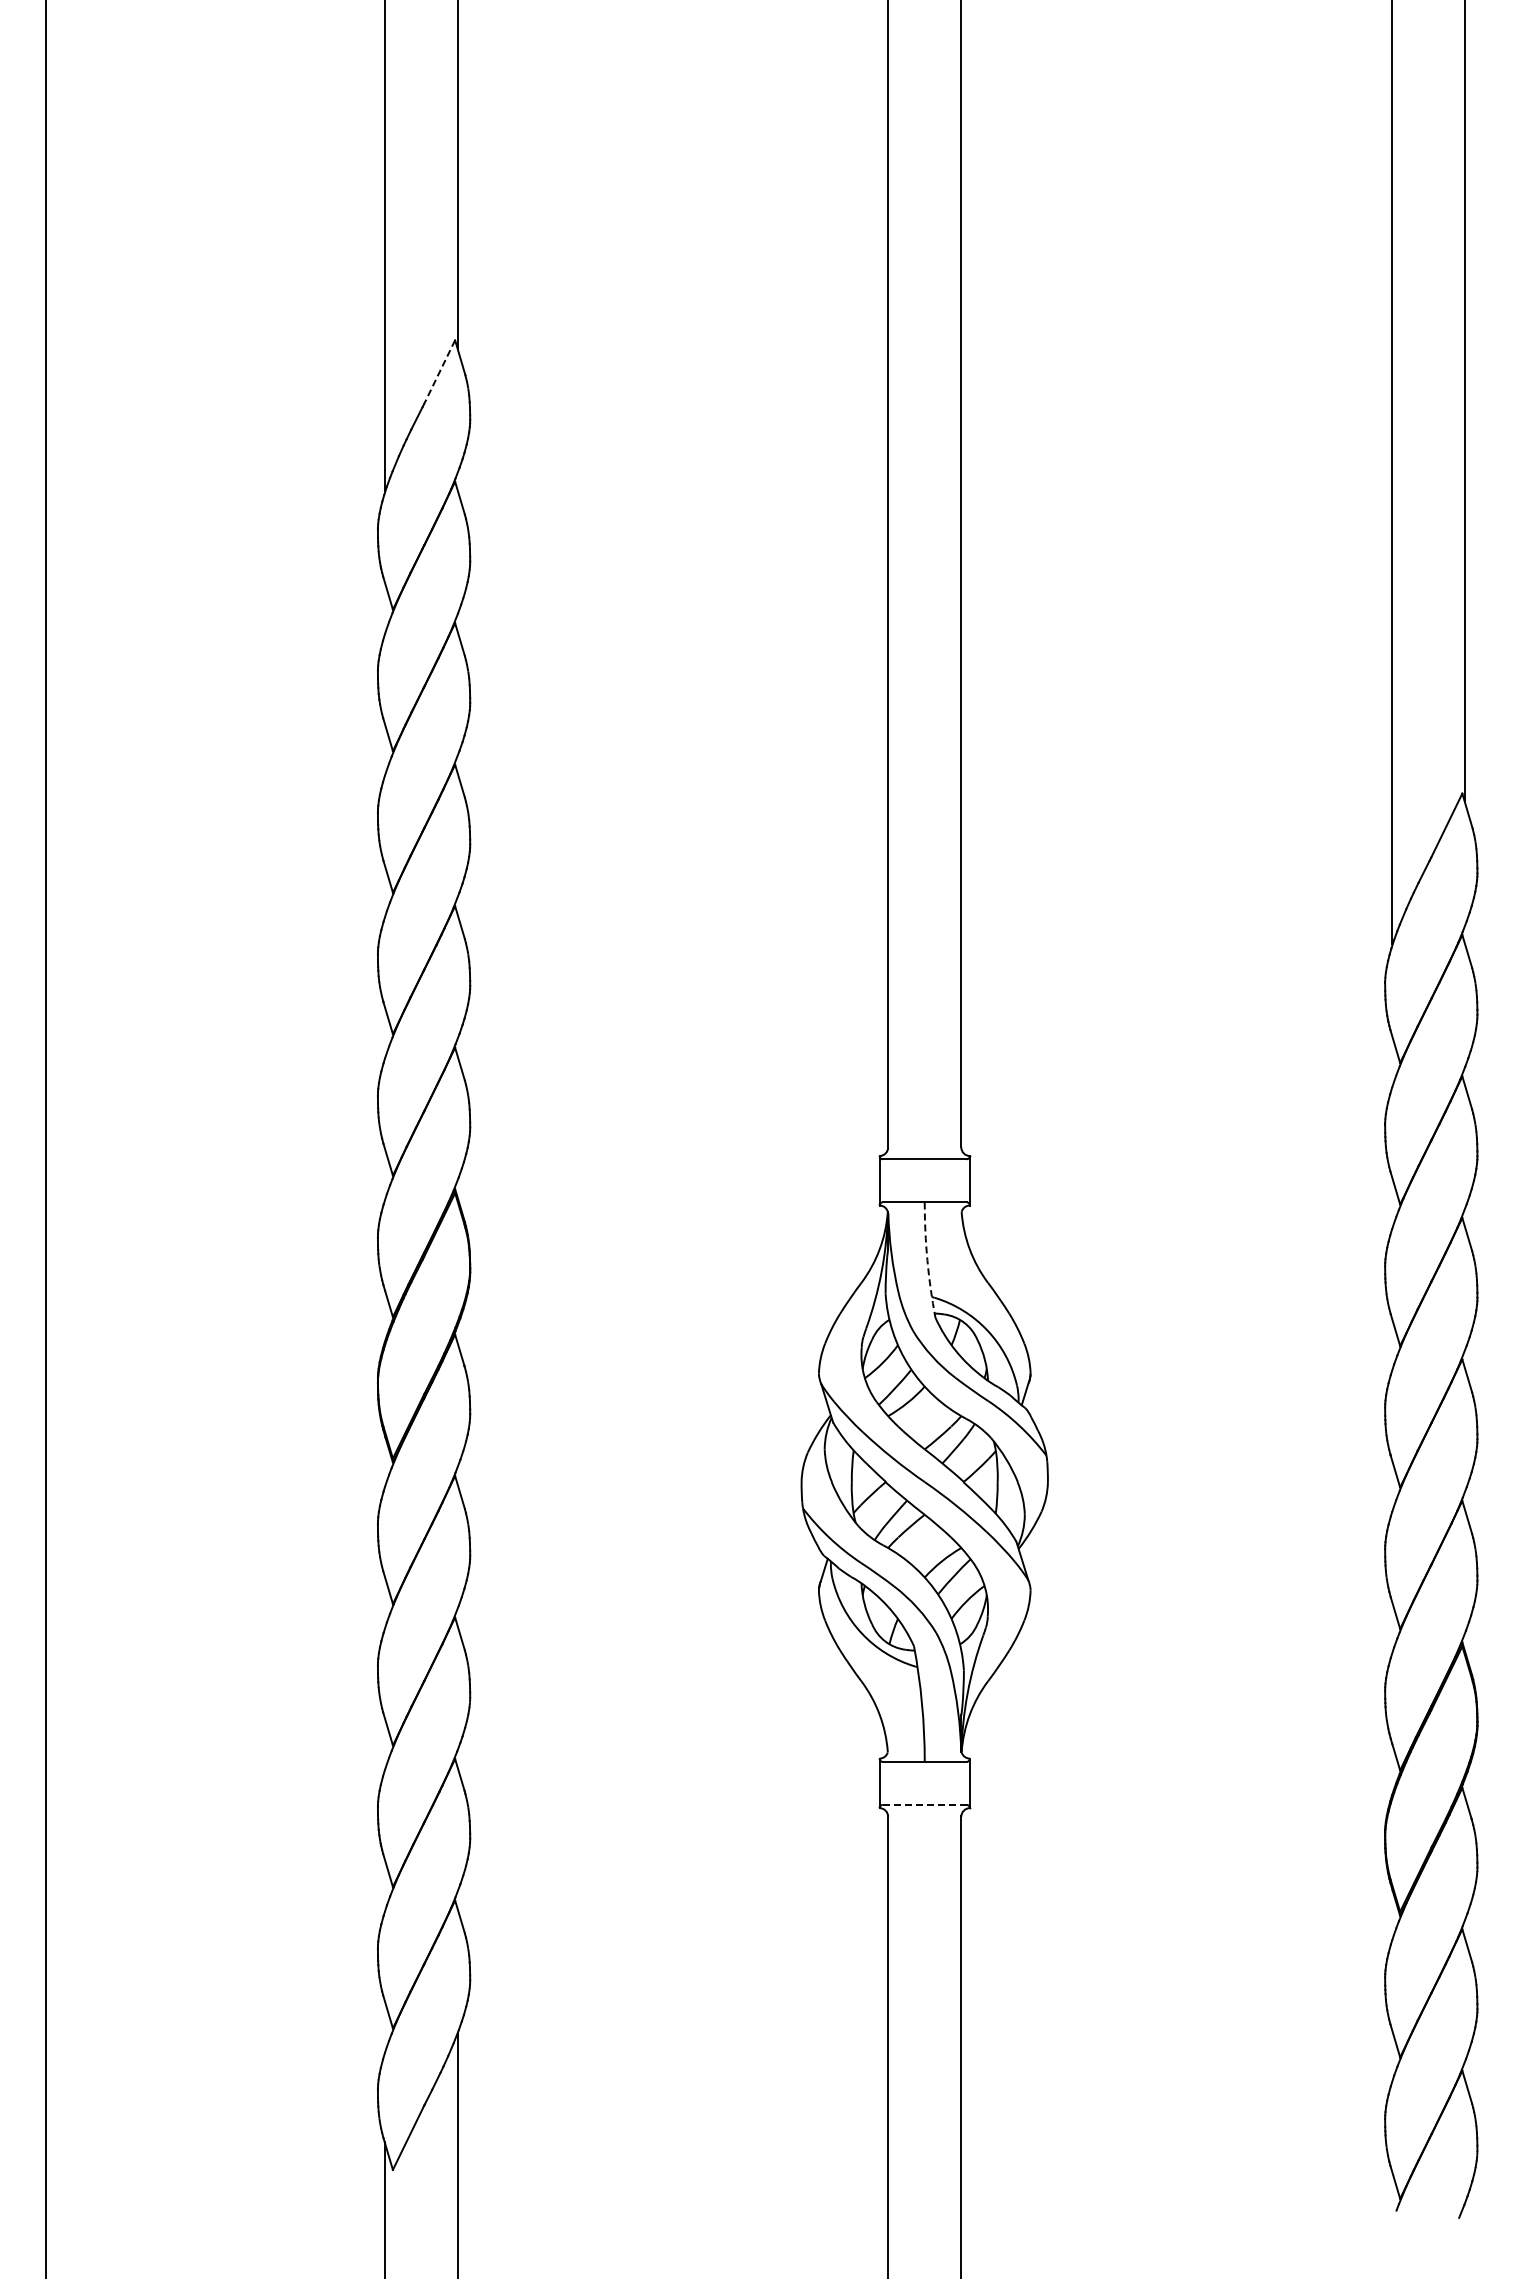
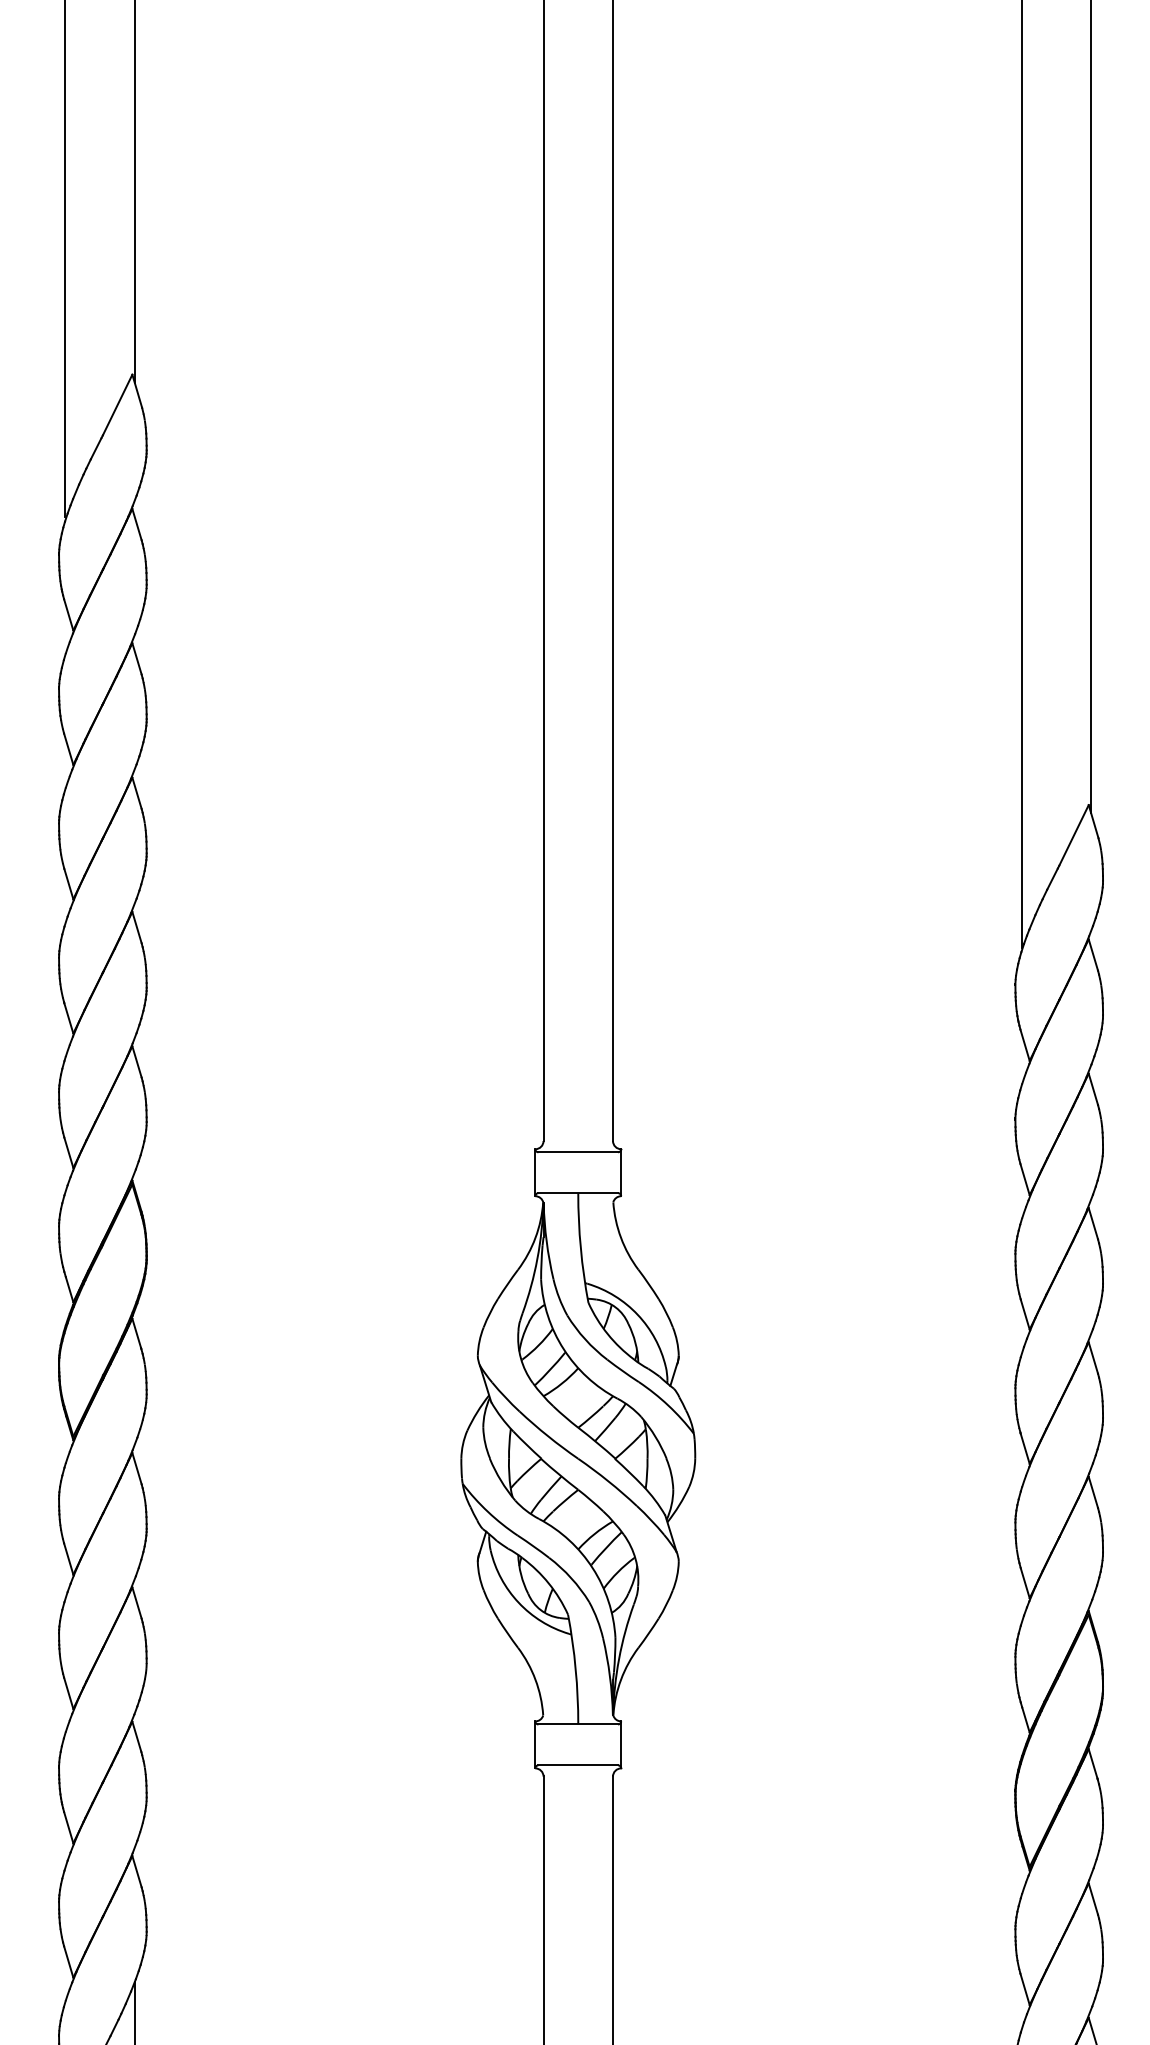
line: (439, 372) -> (117, 405), dashed -> solid
arc: (927, 1260) -> (580, 1248), dashed -> solid
line: (924, 1804) -> (578, 1764), dashed -> solid

